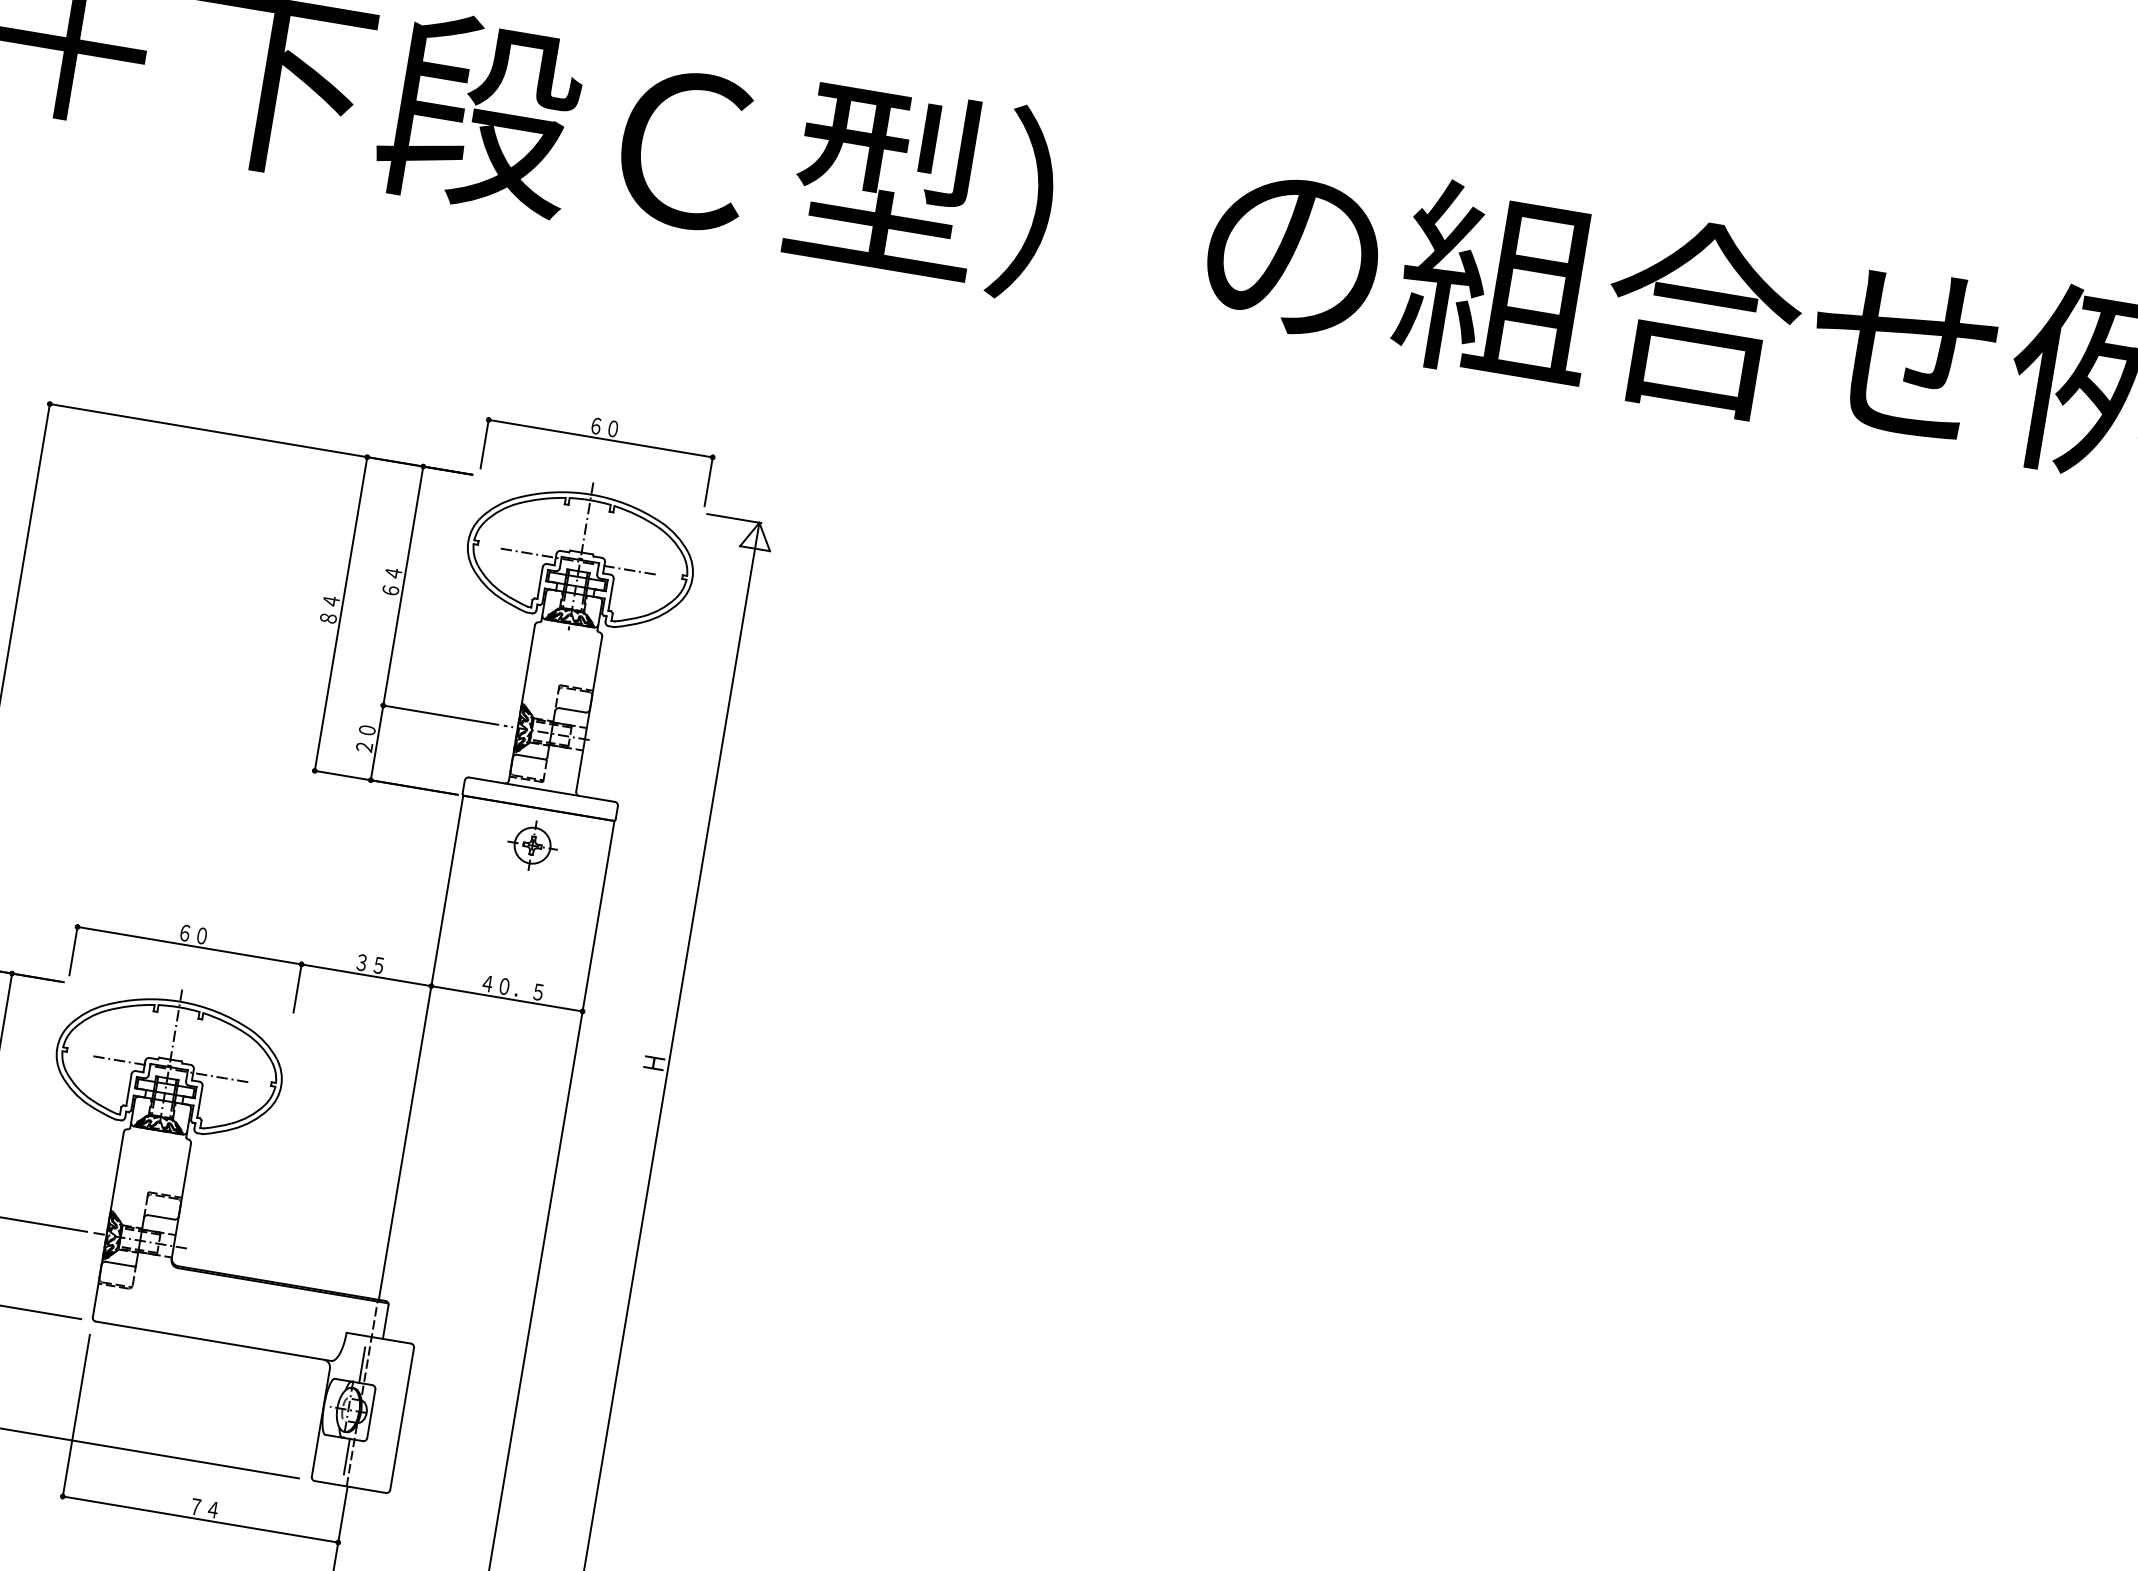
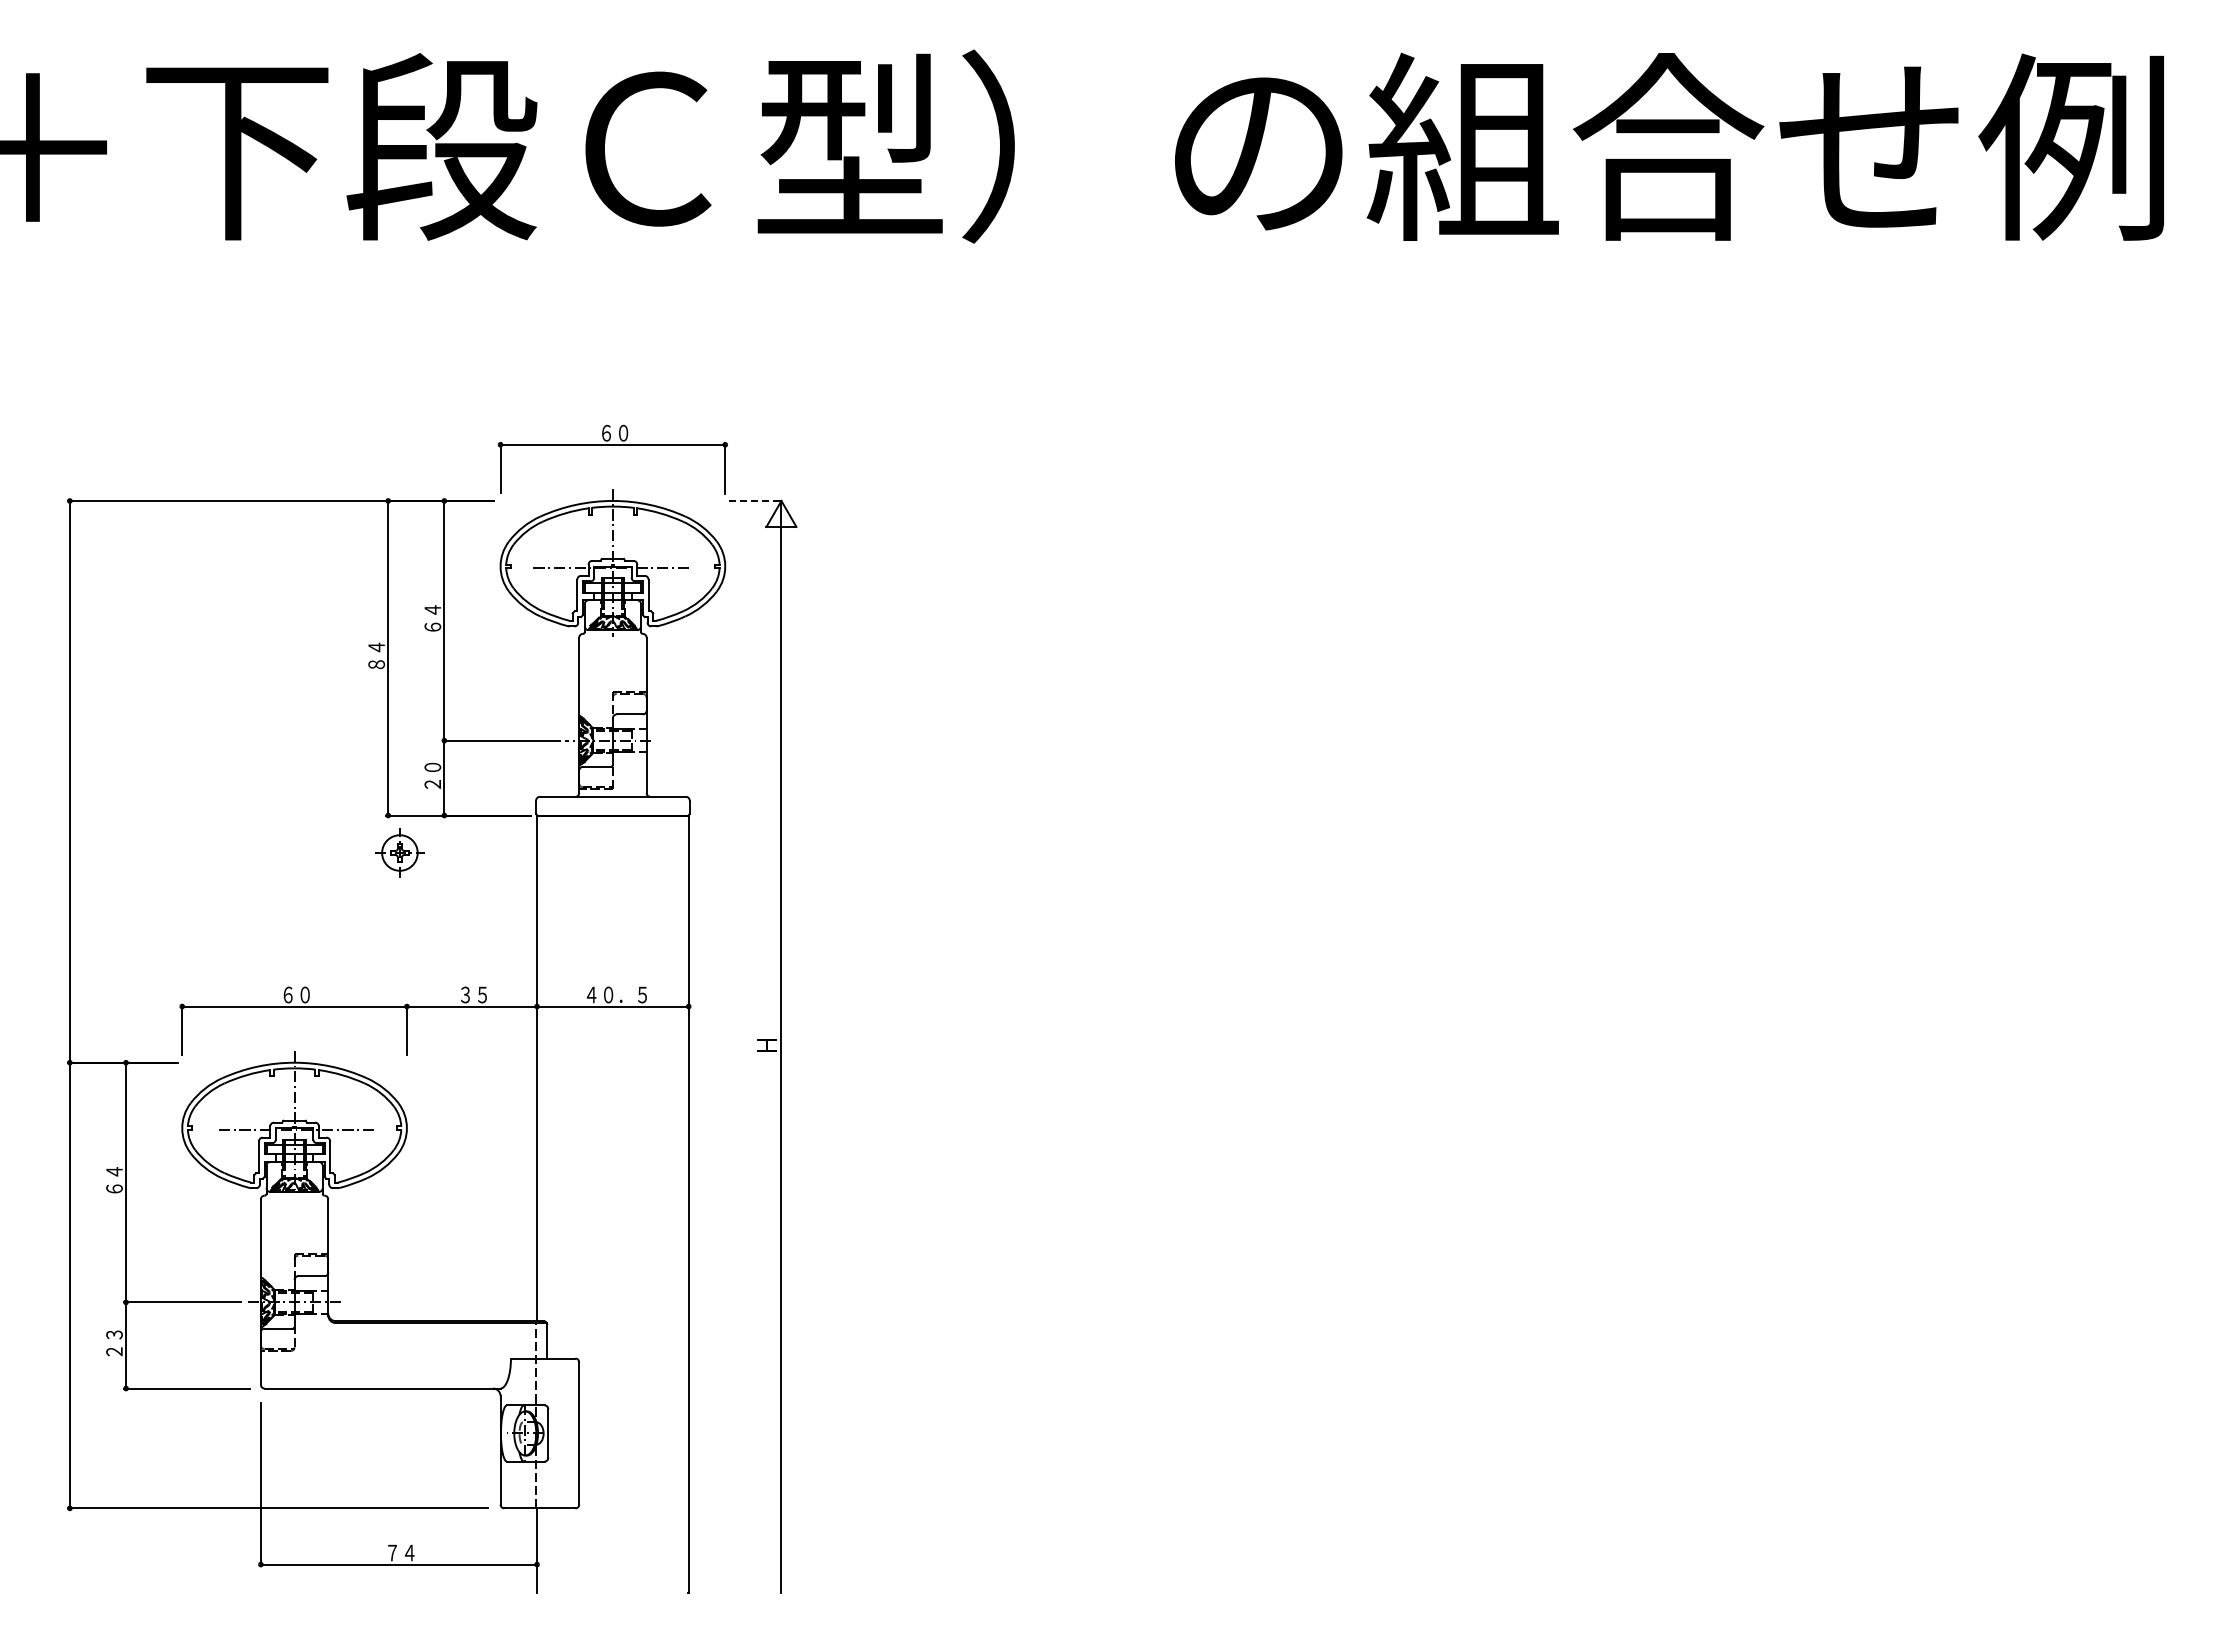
line: (734, 518) -> (756, 500), solid -> dashed
part: (532, 845) -> (399, 852), moved
line: (362, 1365) -> (531, 1387), removed
line: (346, 1456) -> (531, 1479), removed

